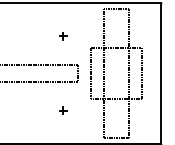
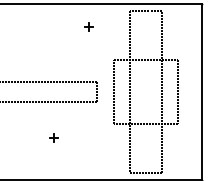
part: (63, 36) -> (89, 26), moved
part: (63, 110) -> (54, 137), moved

